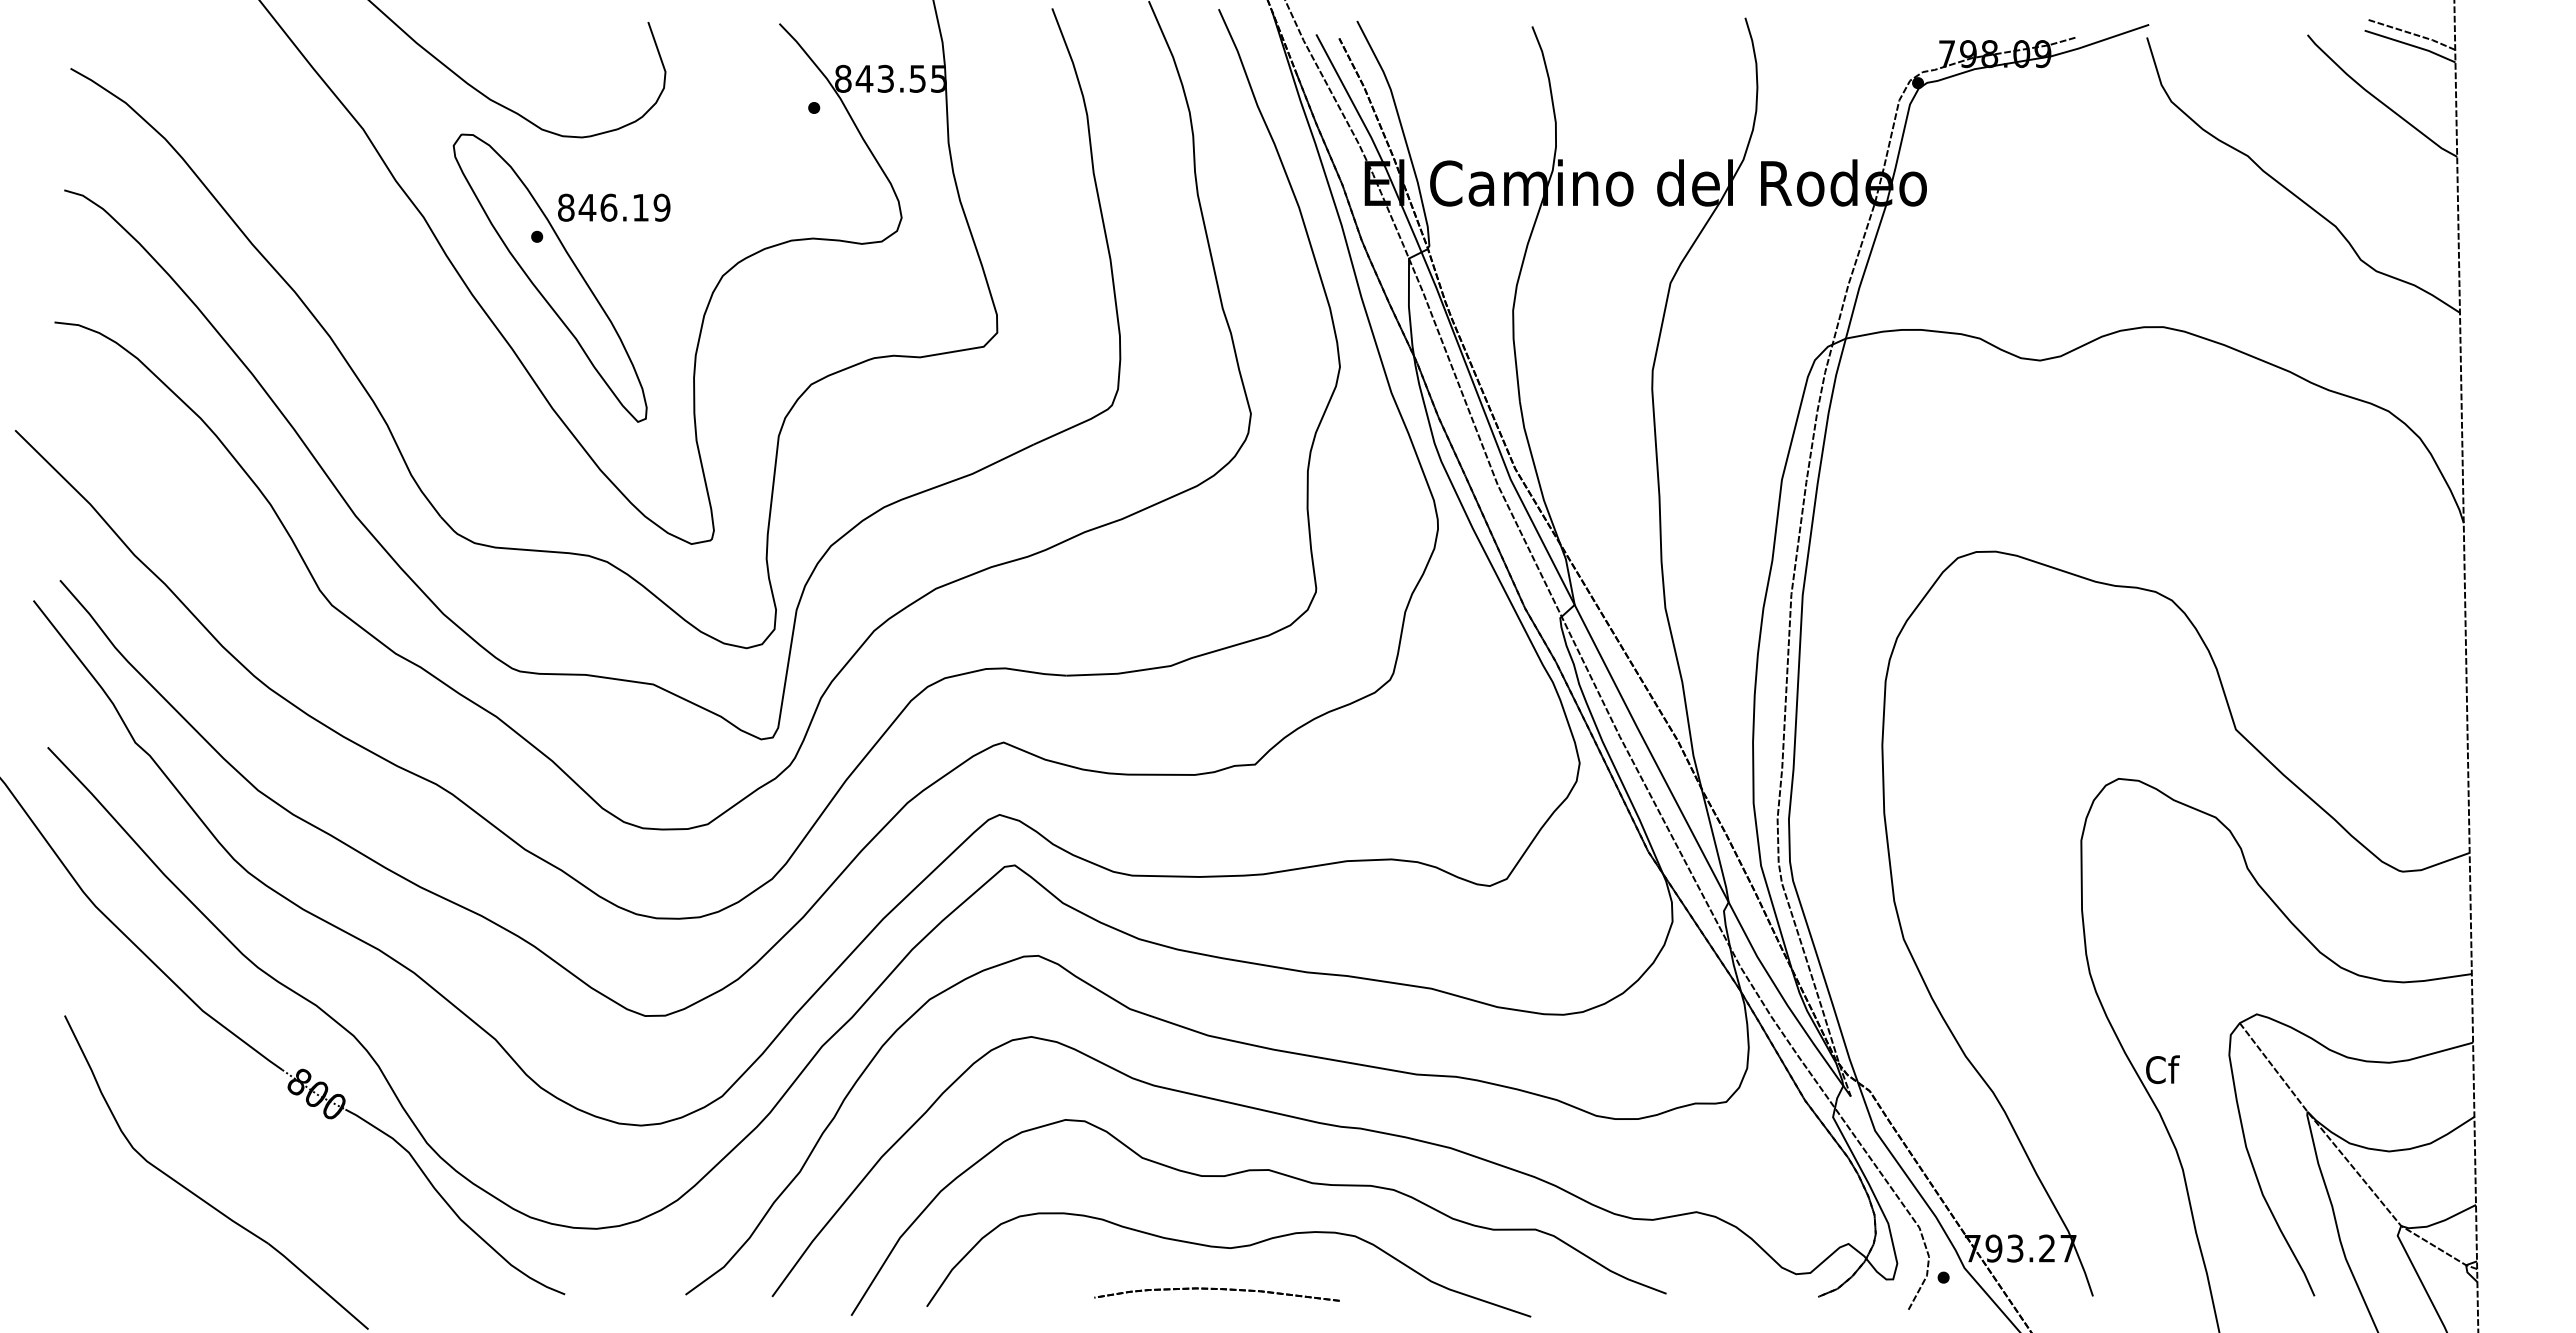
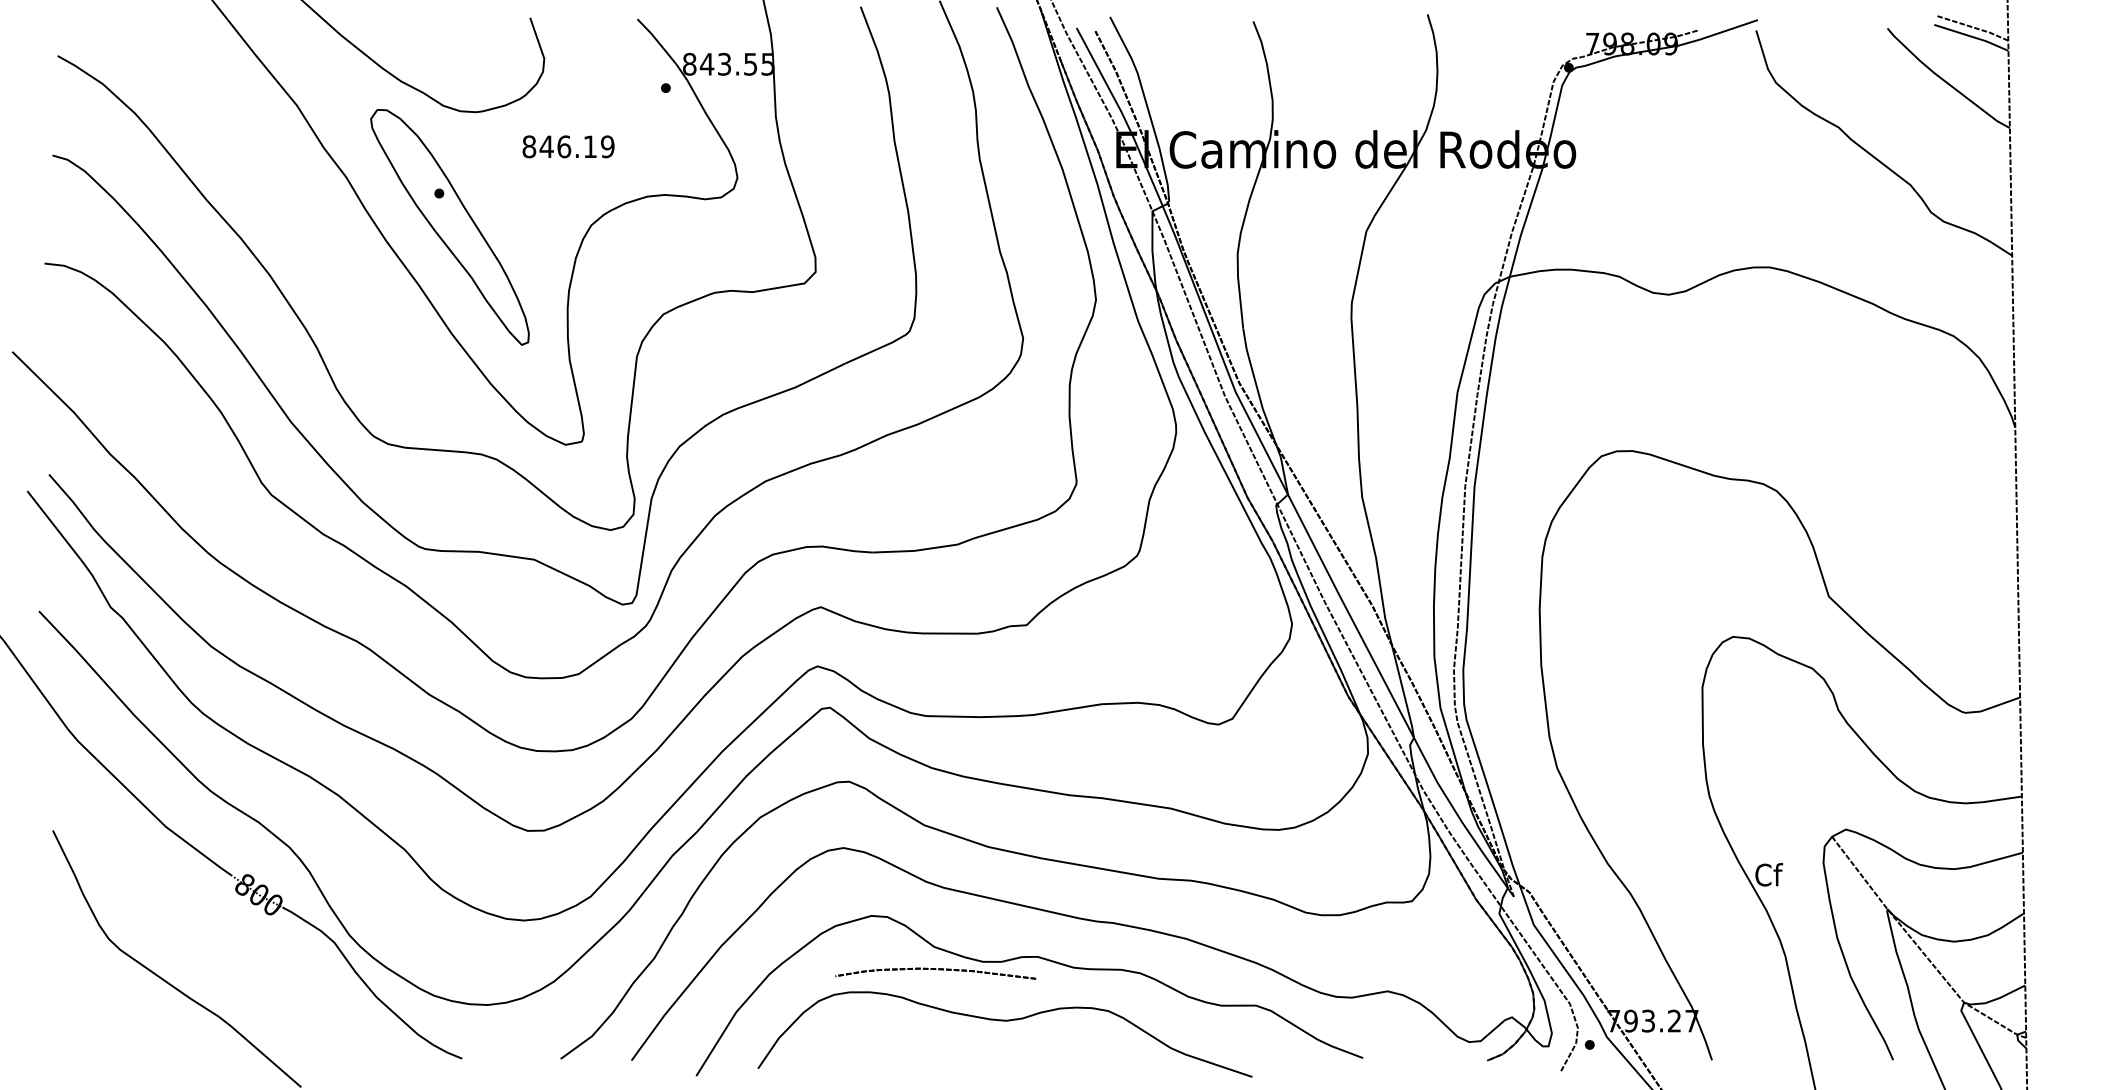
text: (614, 207) -> (568, 146), moved
part: (1216, 1294) -> (935, 973), moved

